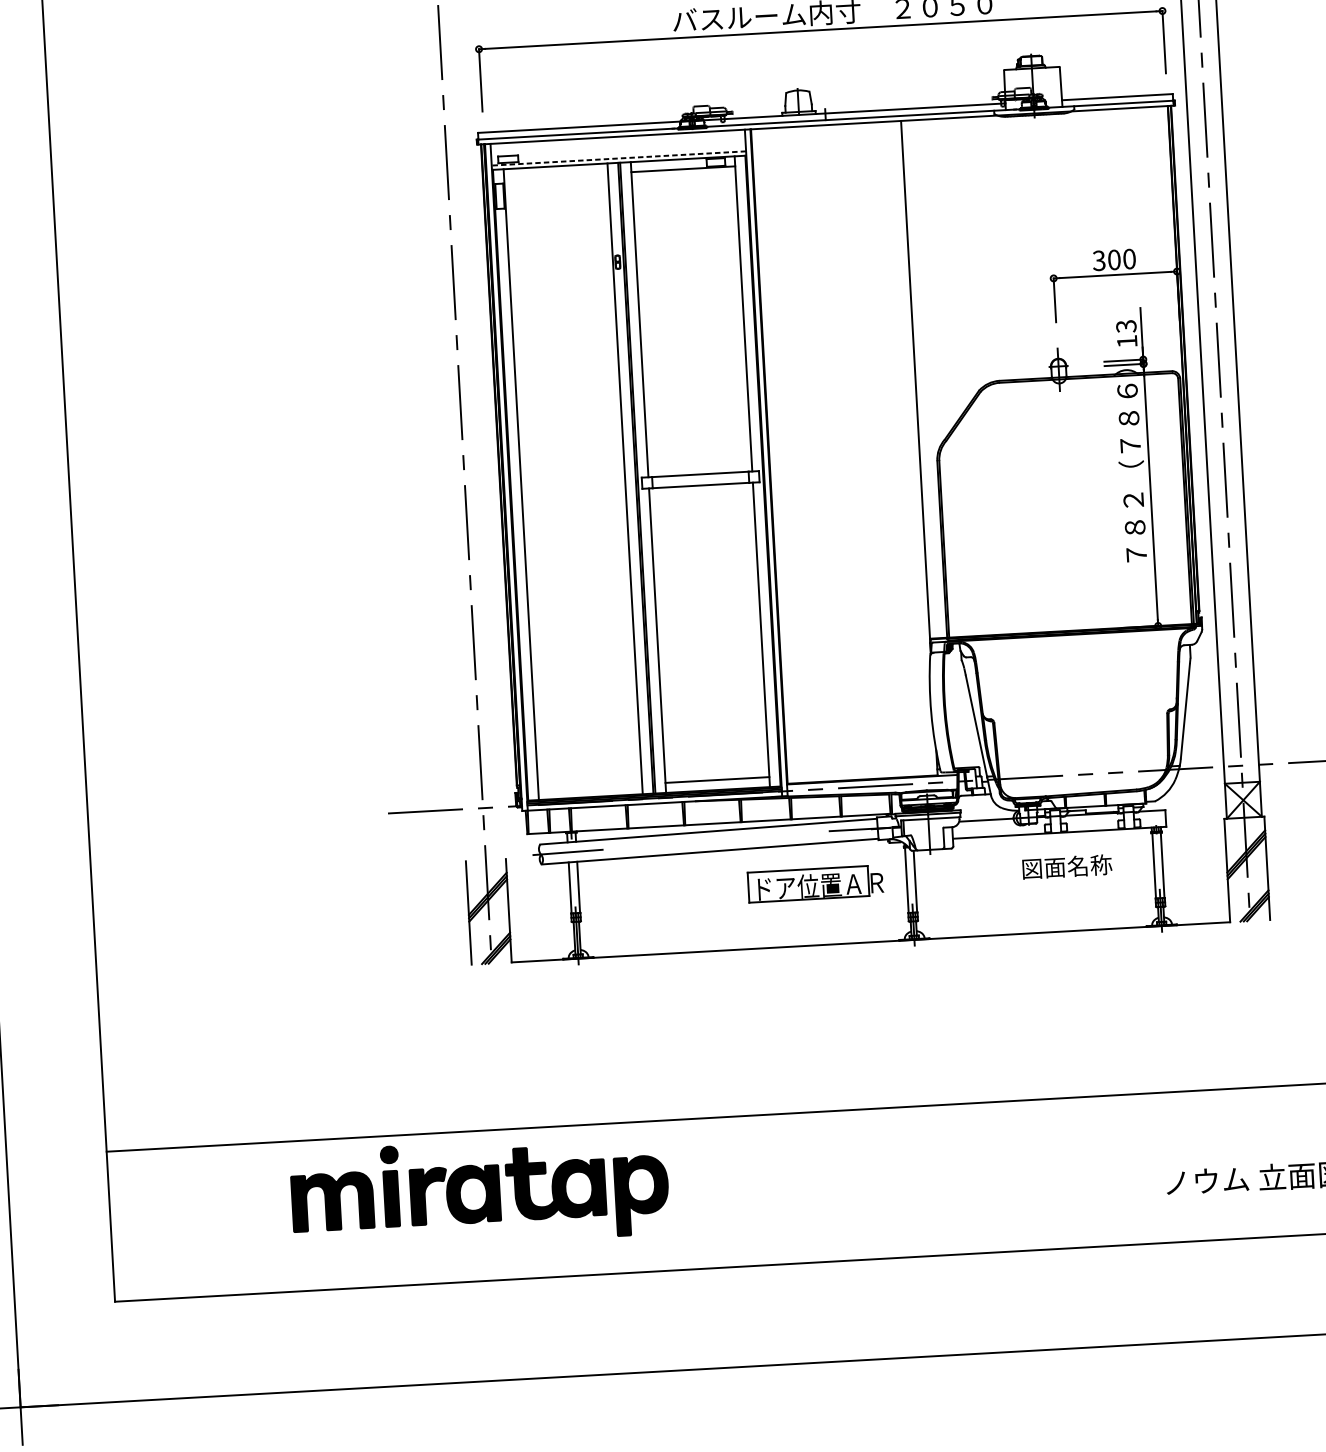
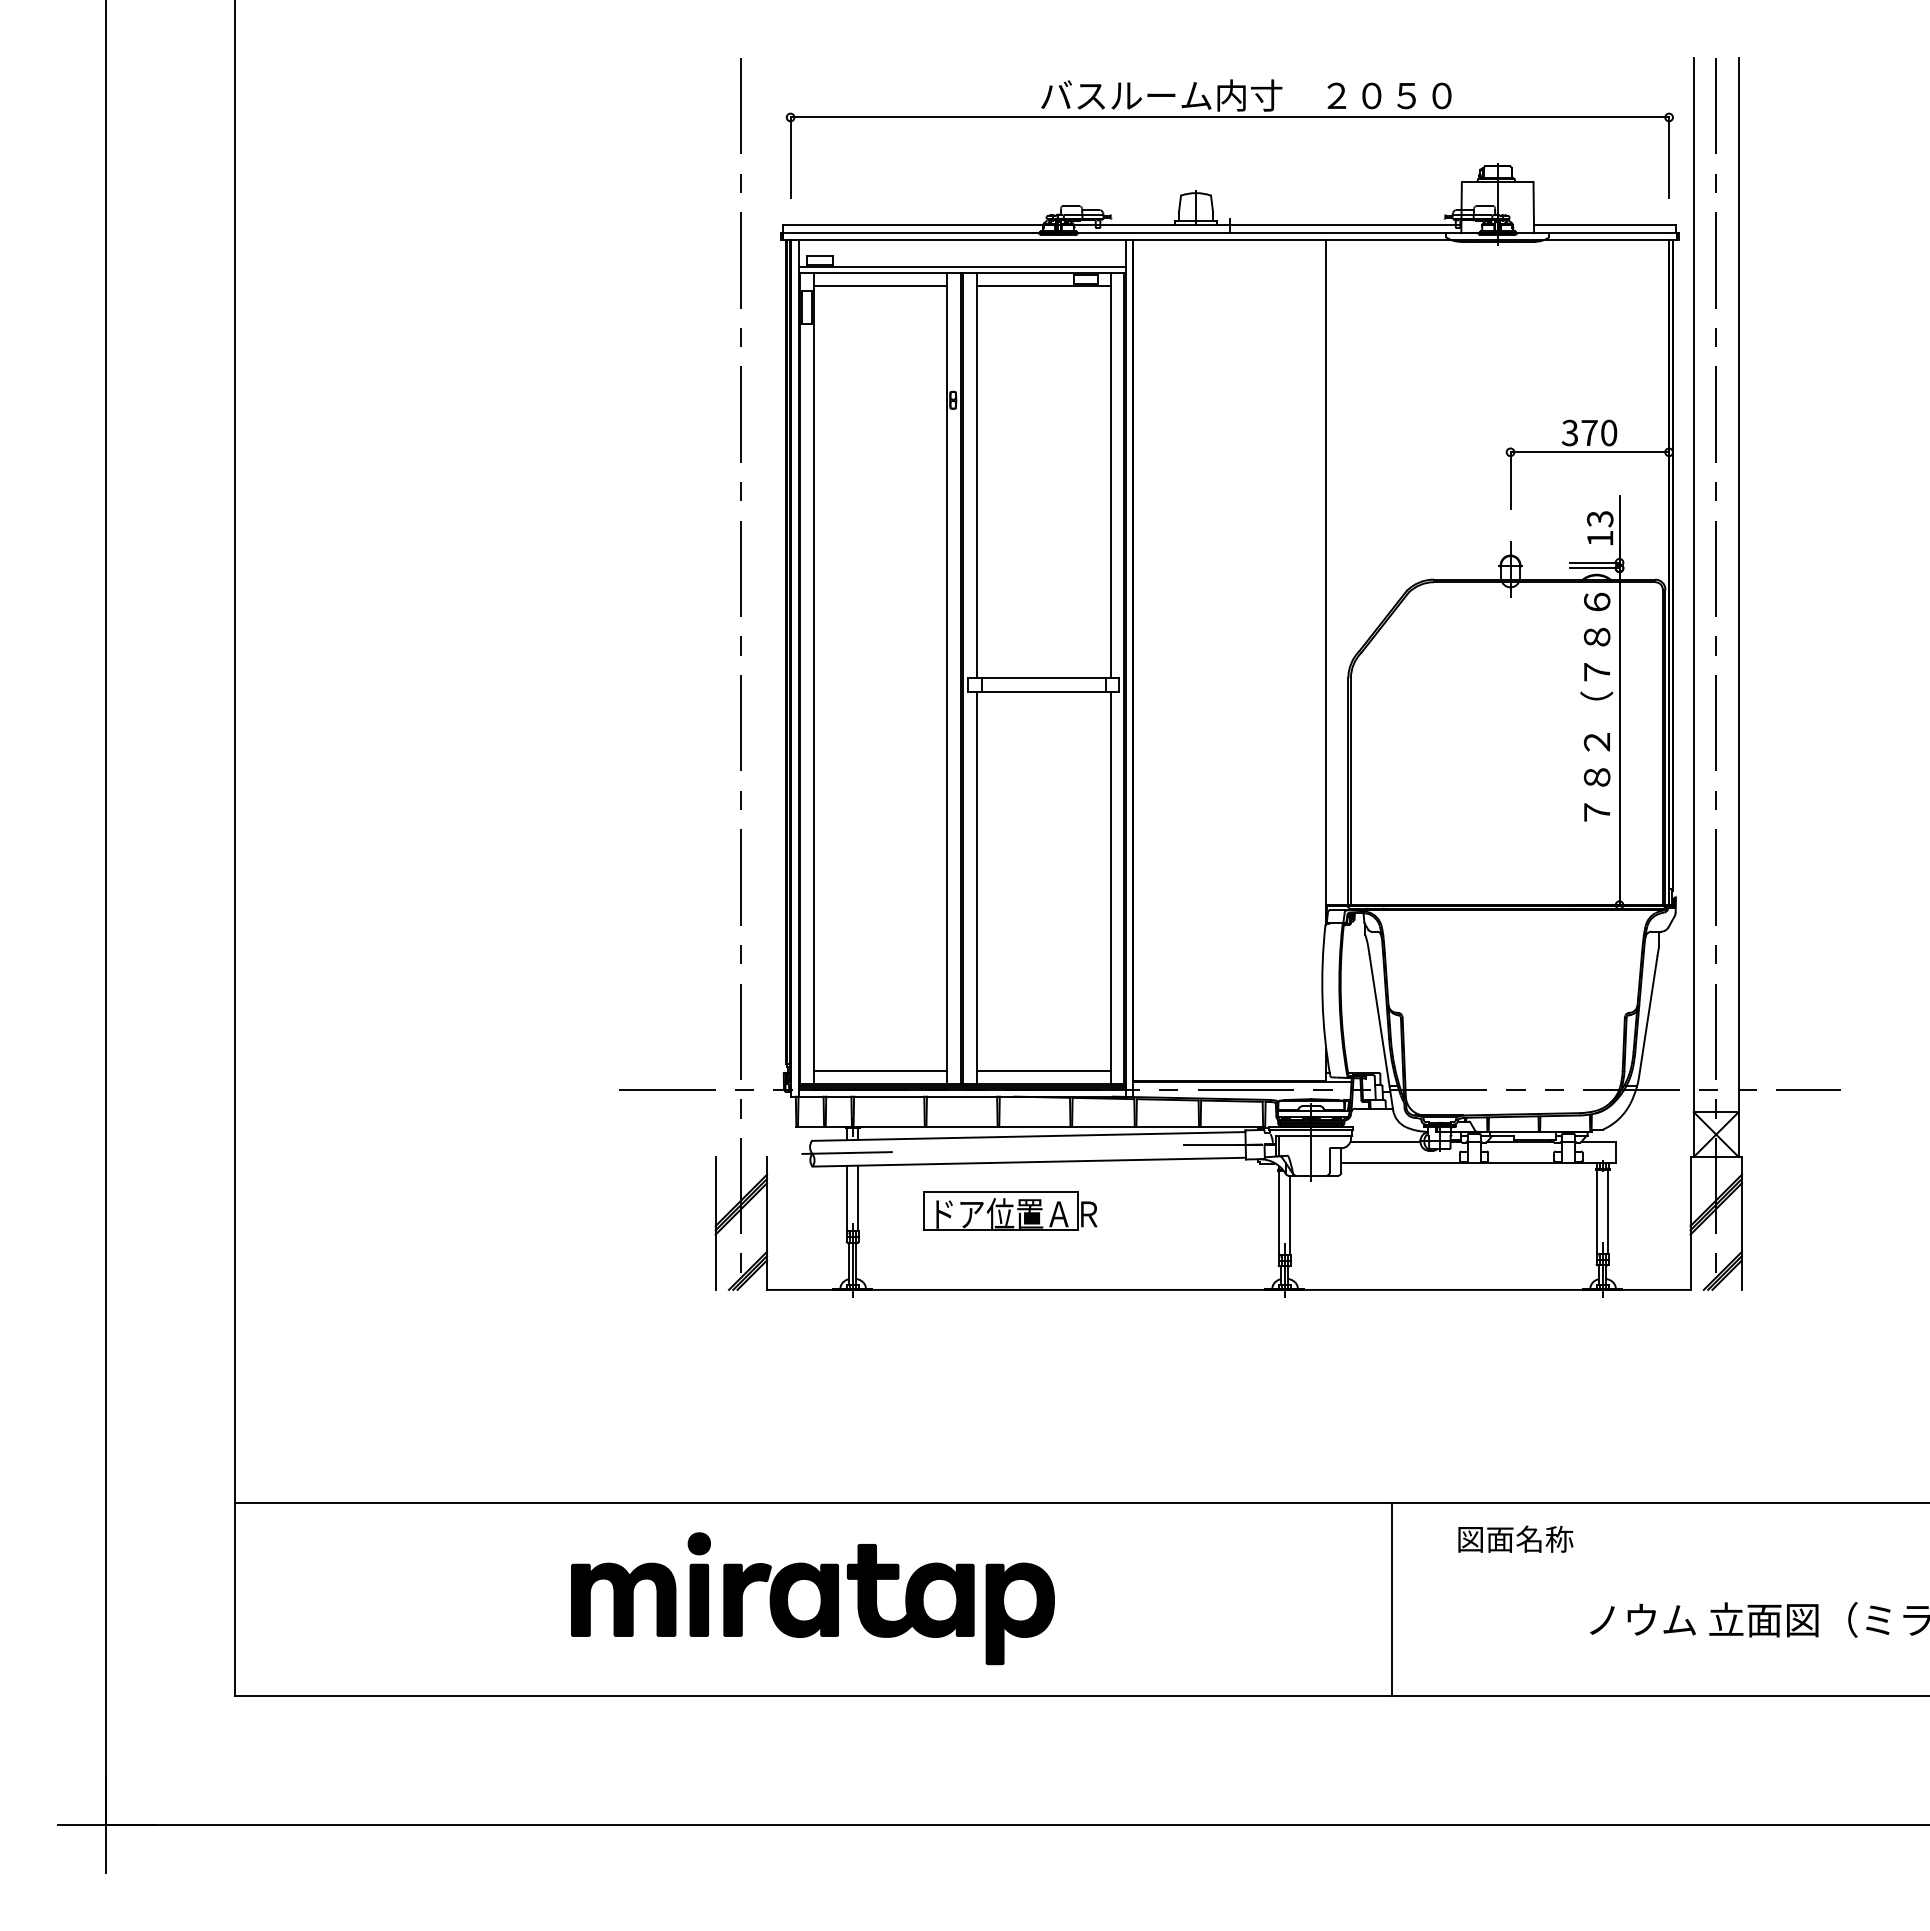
line: (618, 158) -> (961, 267), dashed -> solid
line: (556, 176) -> (880, 285), added
text: (1114, 259) -> (1589, 432), 300 -> 370
line: (590, 786) -> (880, 1070), added
text: (1067, 866) -> (1515, 1538), moved
part: (815, 883) -> (1010, 1210), moved
line: (1010, 1176) -> (1391, 1599), added
part: (479, 1192) -> (812, 1598), moved

